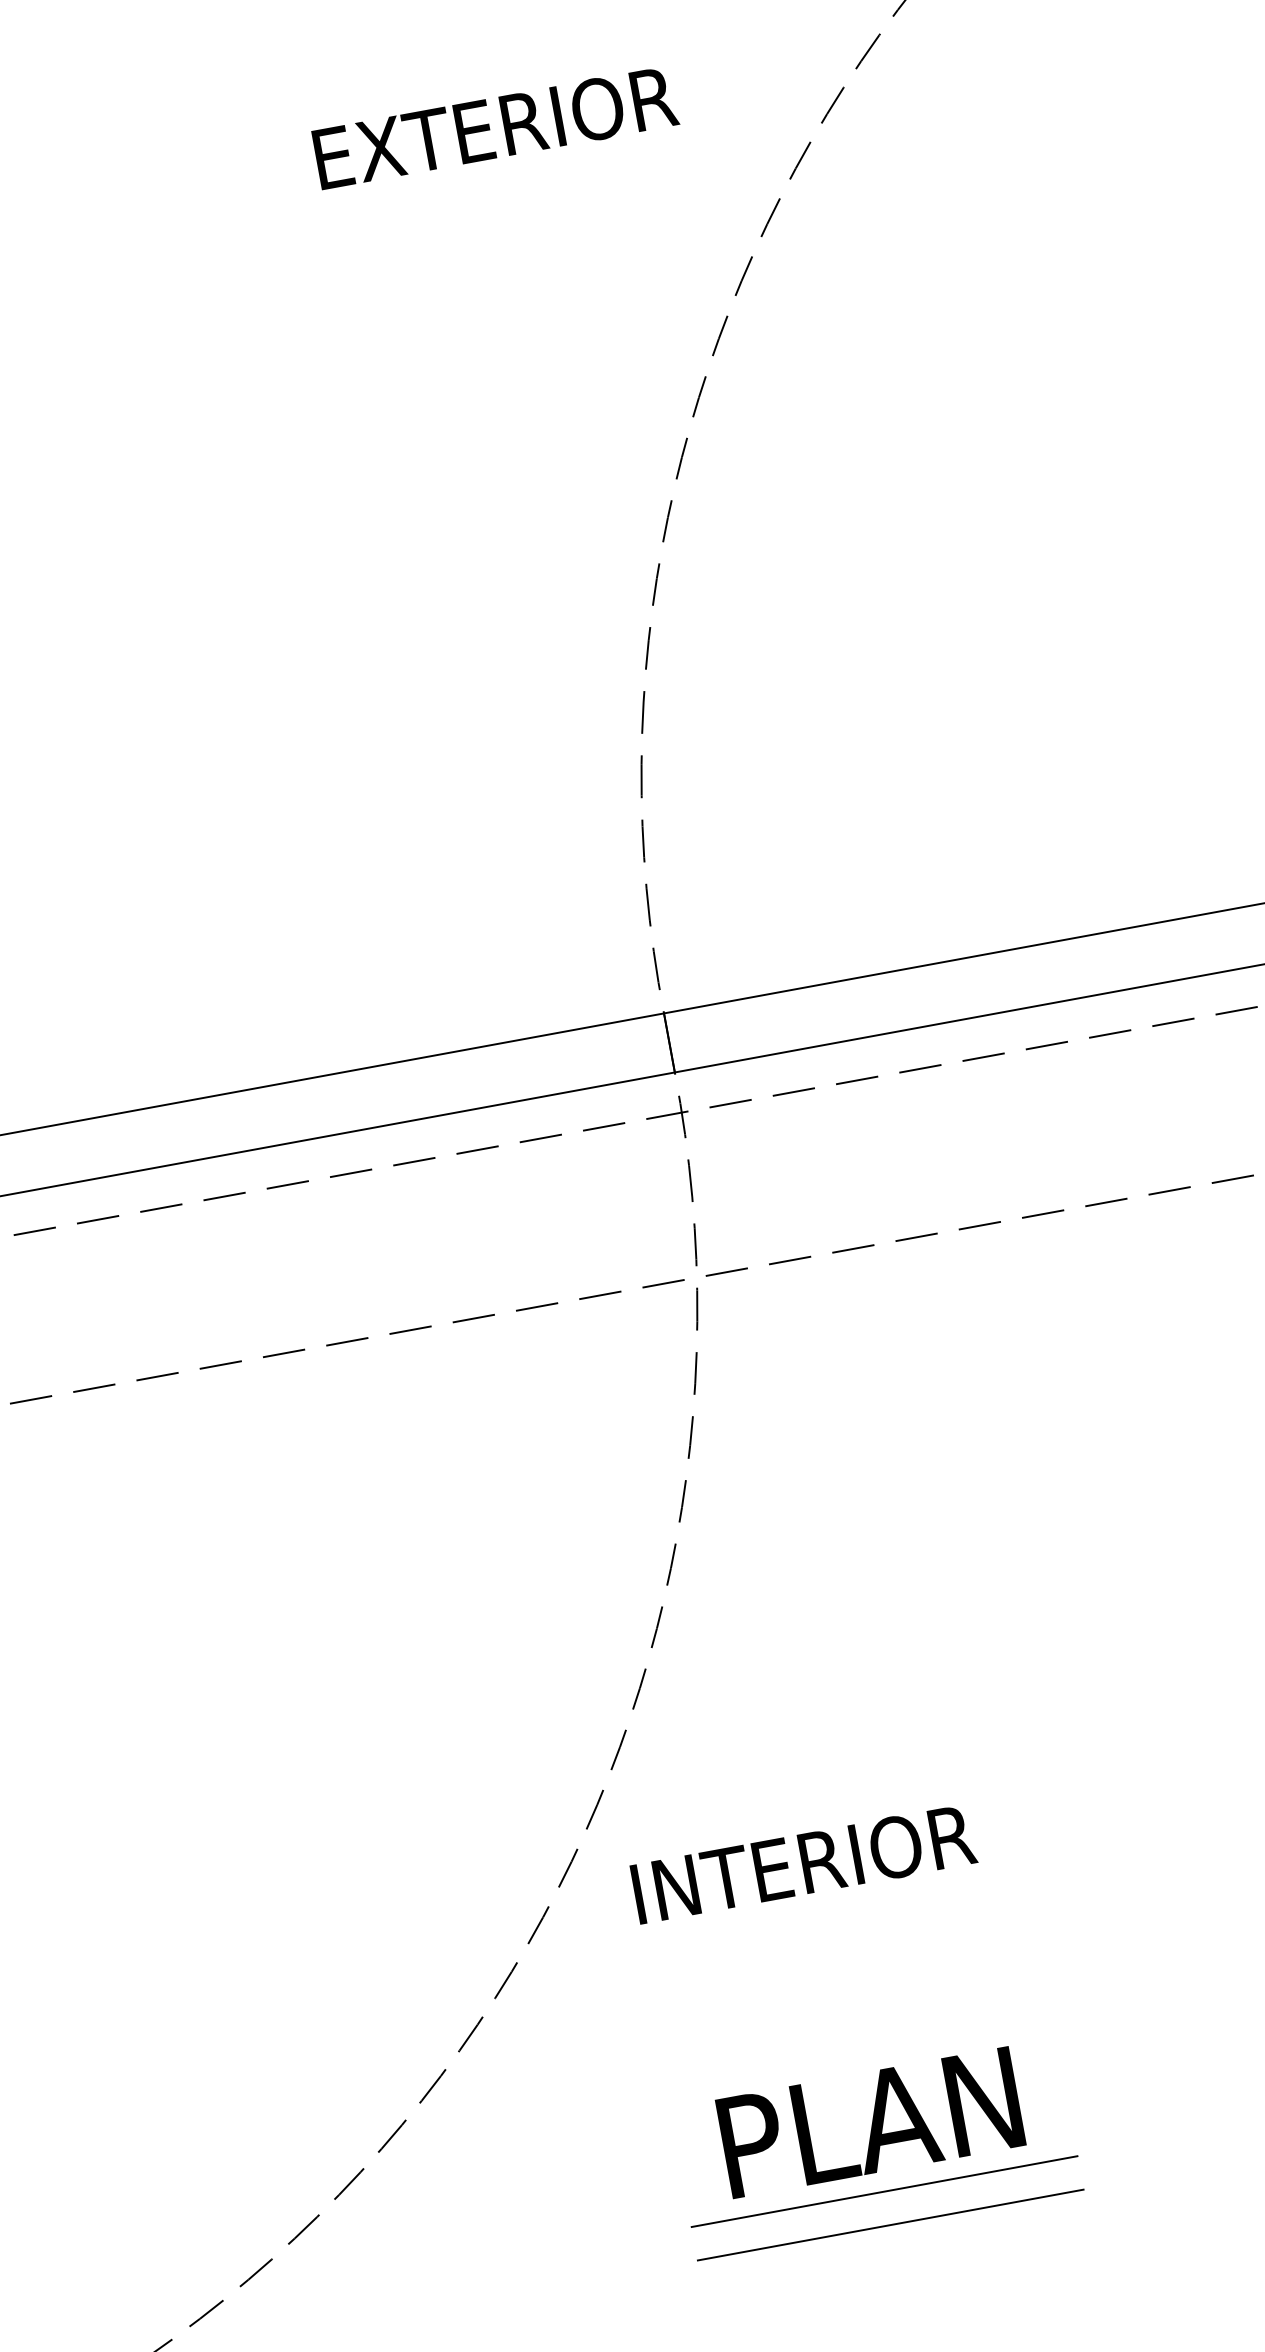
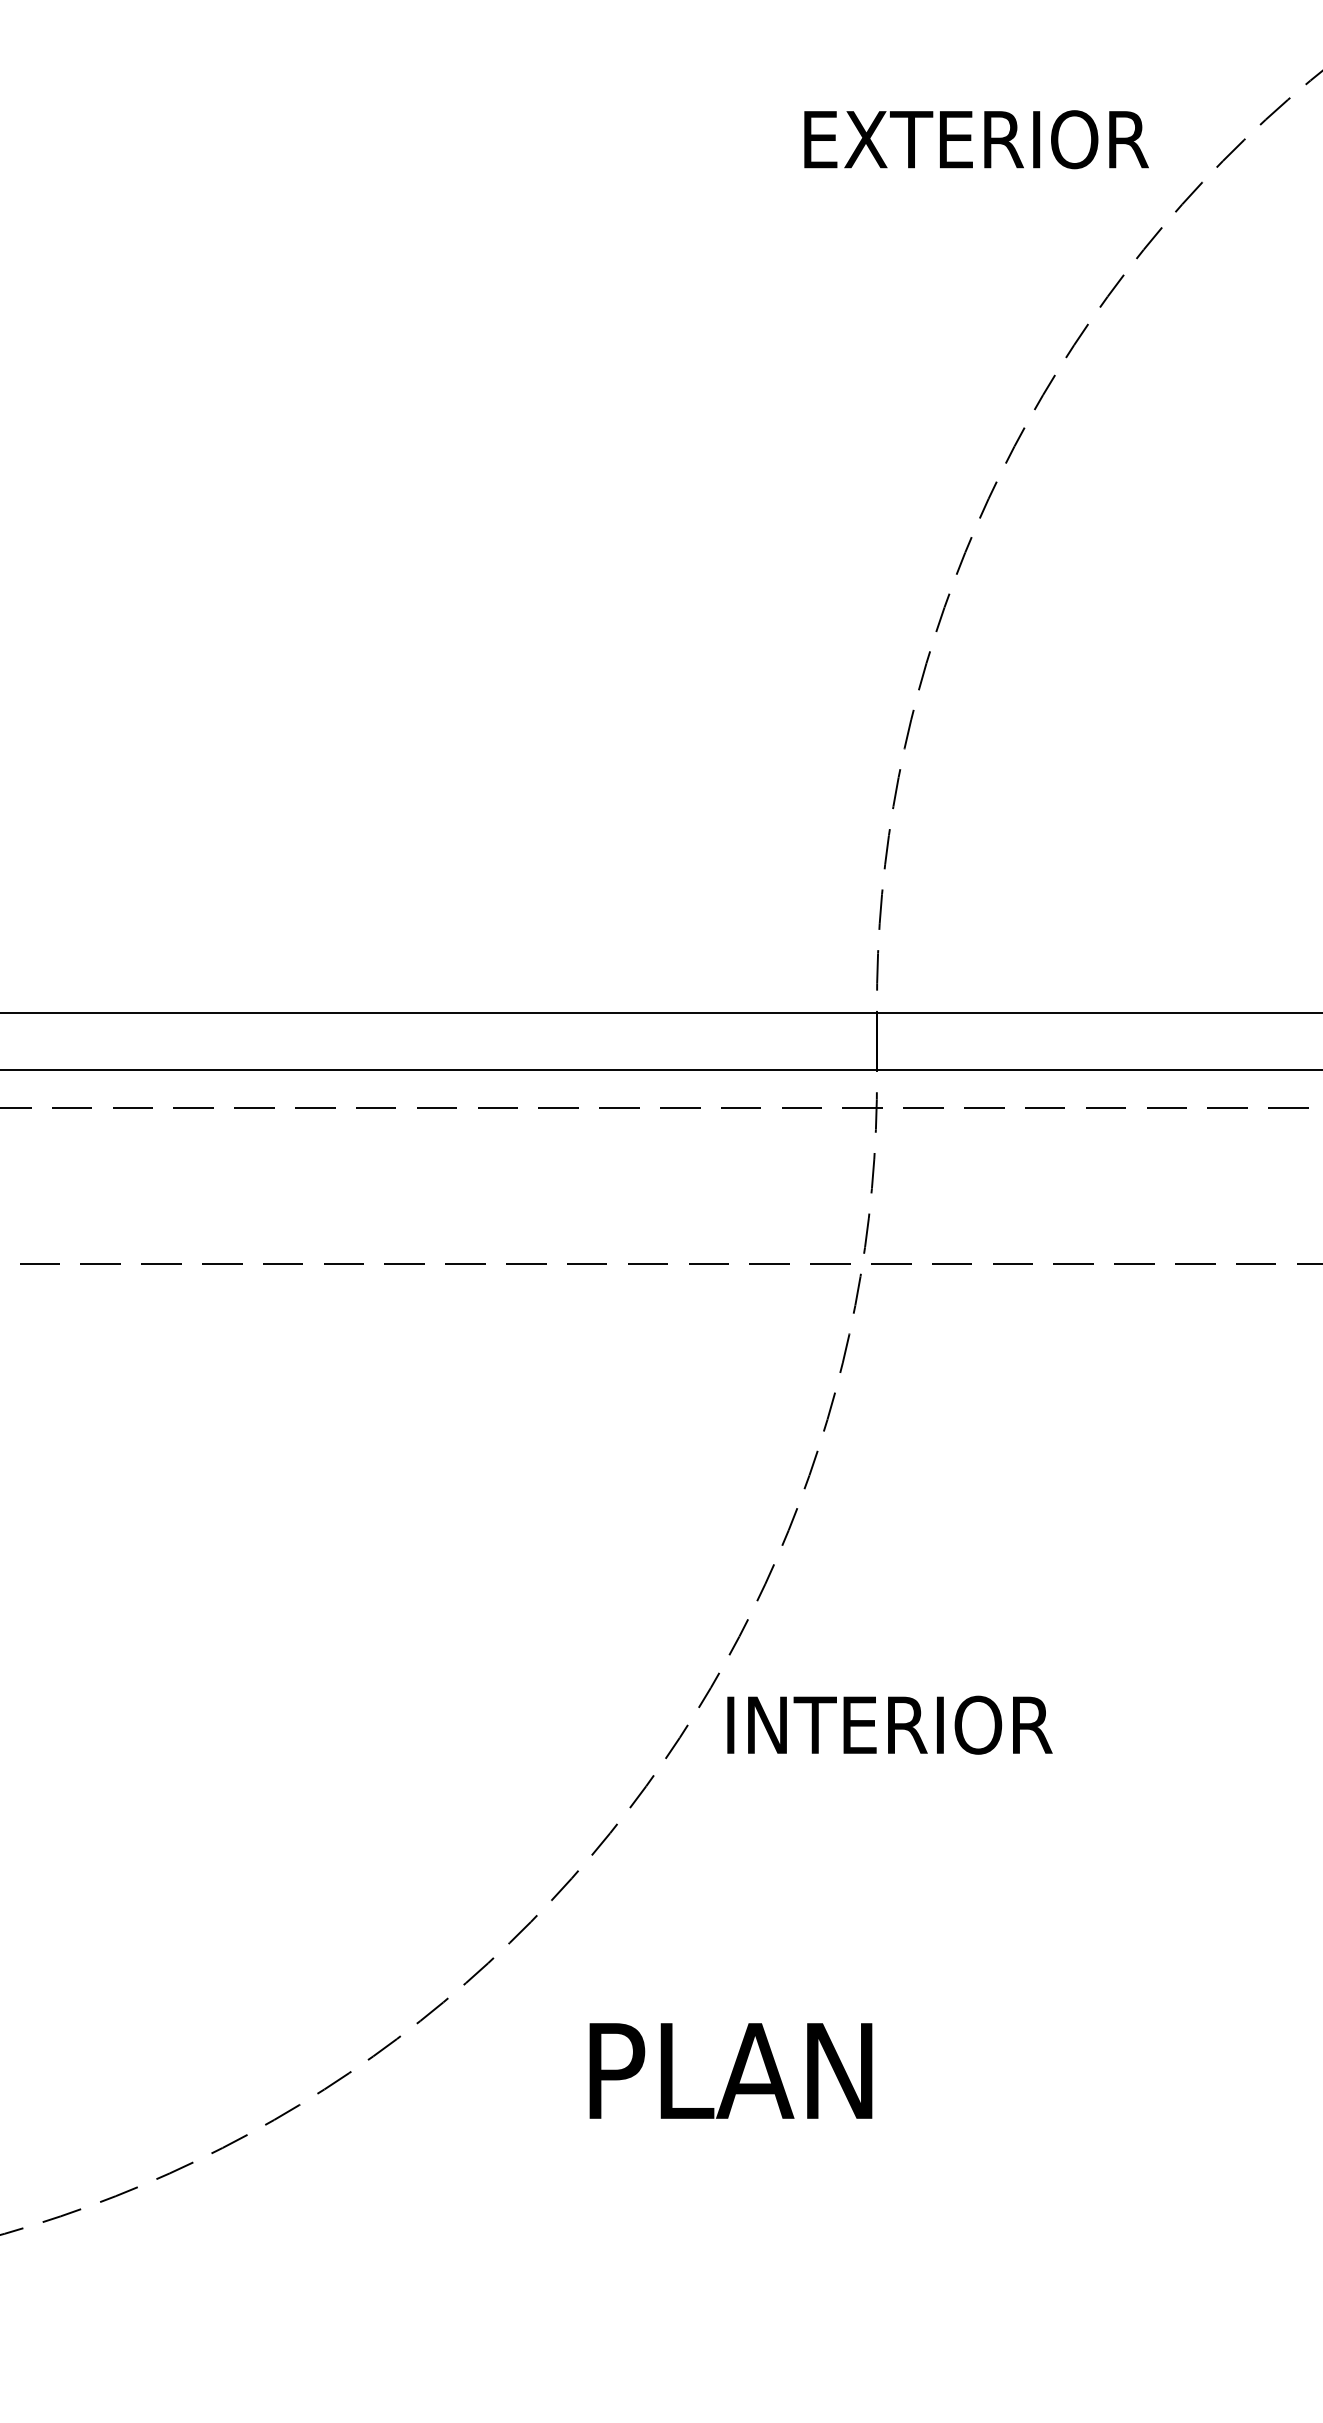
text: (495, 127) -> (976, 139), moved
text: (803, 1863) -> (889, 1724), moved
text: (870, 2122) -> (730, 2070), moved
line: (884, 2191) -> (880, 2146), removed
line: (890, 2224) -> (880, 2178), removed

